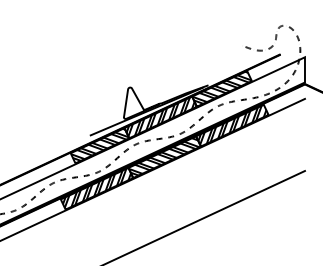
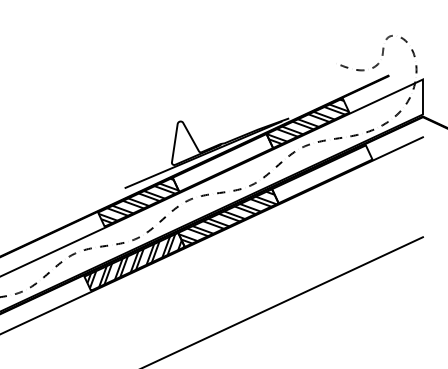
hatch: (161, 117) -> (223, 162), removed
hatch: (233, 125) -> (323, 173), removed

